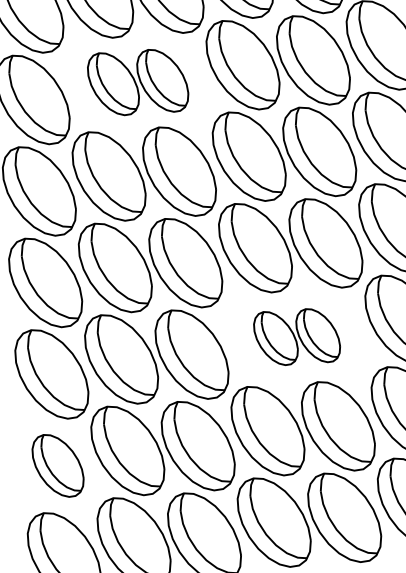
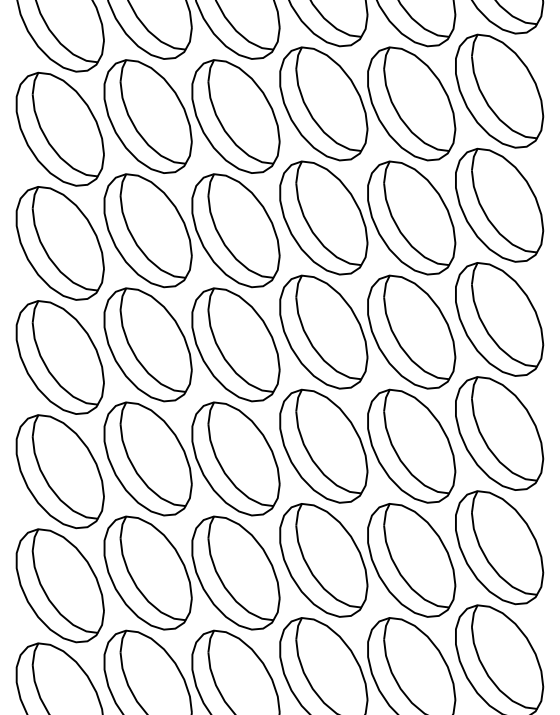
part: (137, 82) -> (191, 116), size x1.43
part: (296, 336) -> (367, 445), size x1.67
part: (57, 465) -> (59, 585), size x1.43

